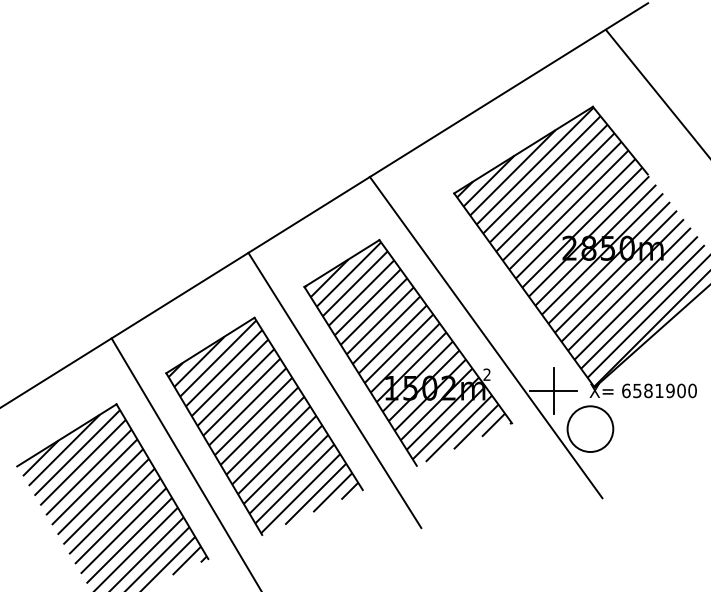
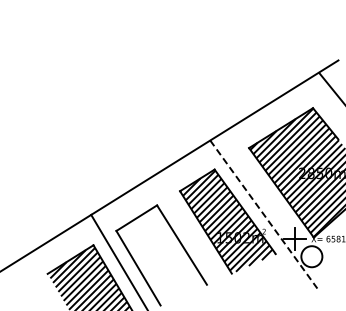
line: (487, 337) -> (264, 214), solid -> dashed
line: (333, 389) -> (193, 238), removed
hatch: (261, 426) -> (160, 255), removed

